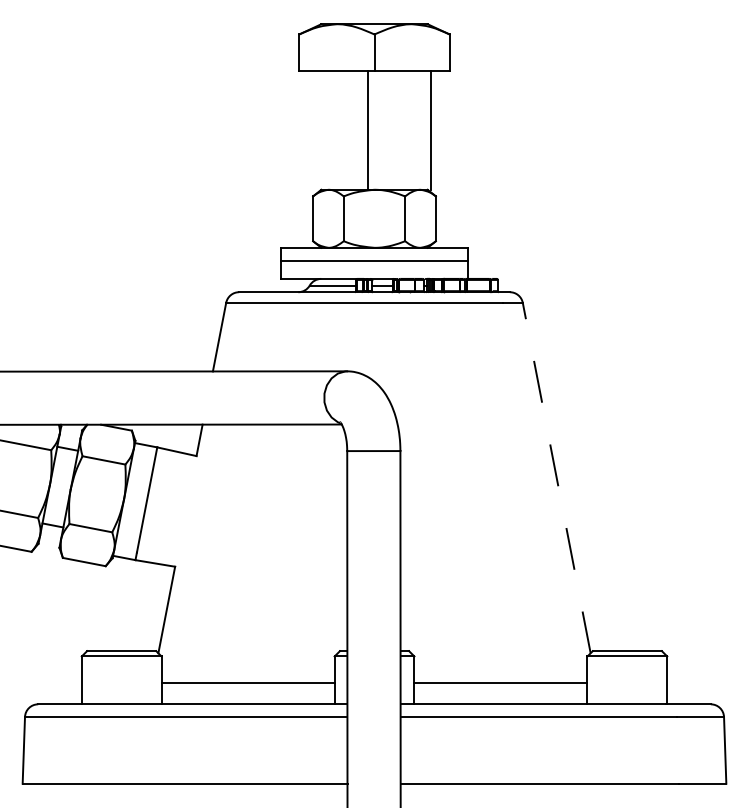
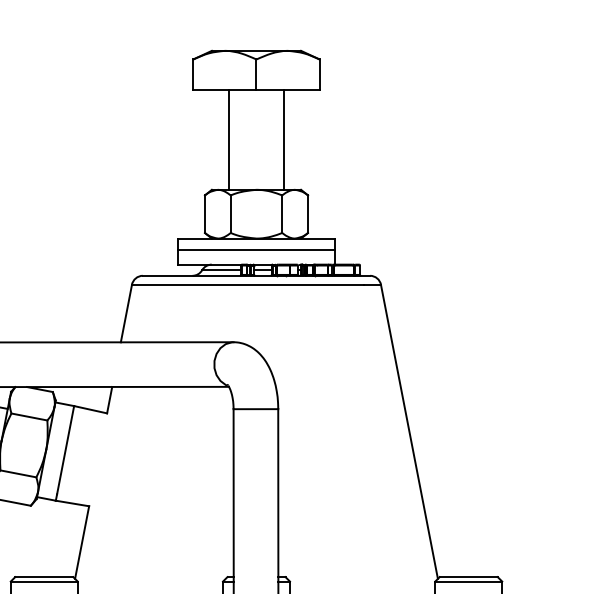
line: (368, 130) -> (228, 140), moved
line: (430, 130) -> (284, 140), moved
line: (556, 477) -> (409, 431), dashed -> solid

